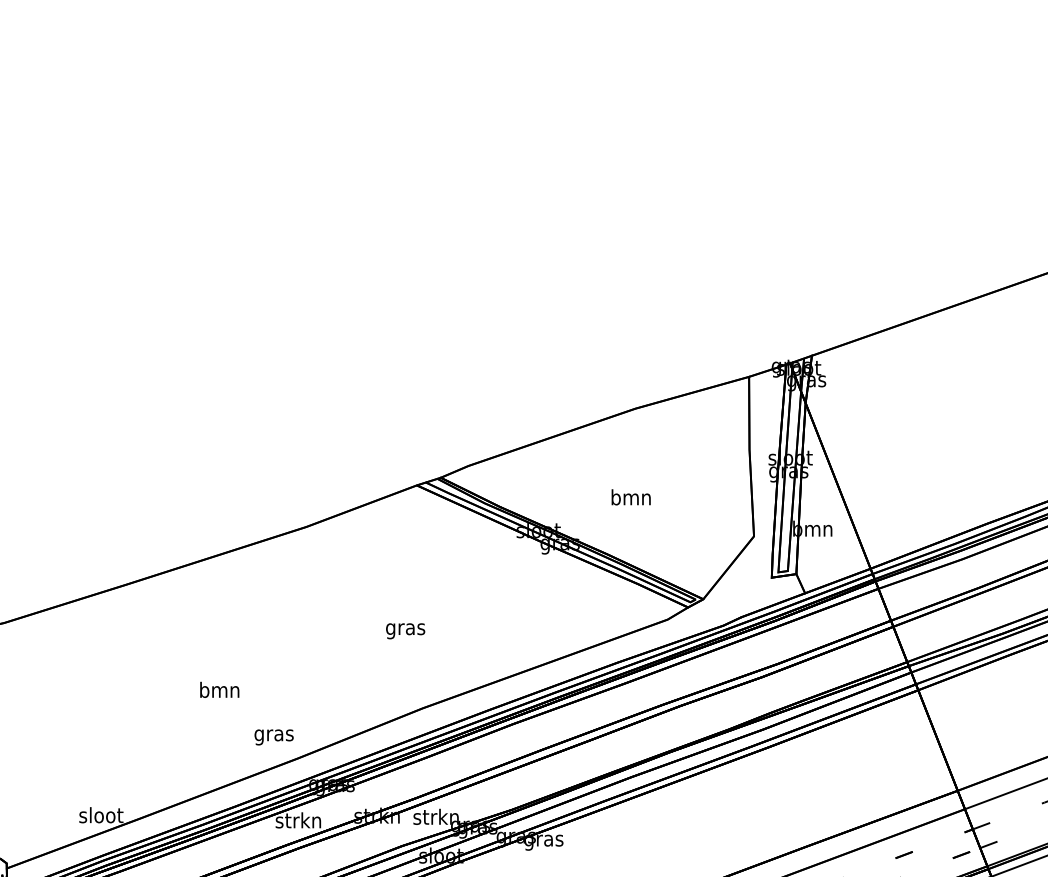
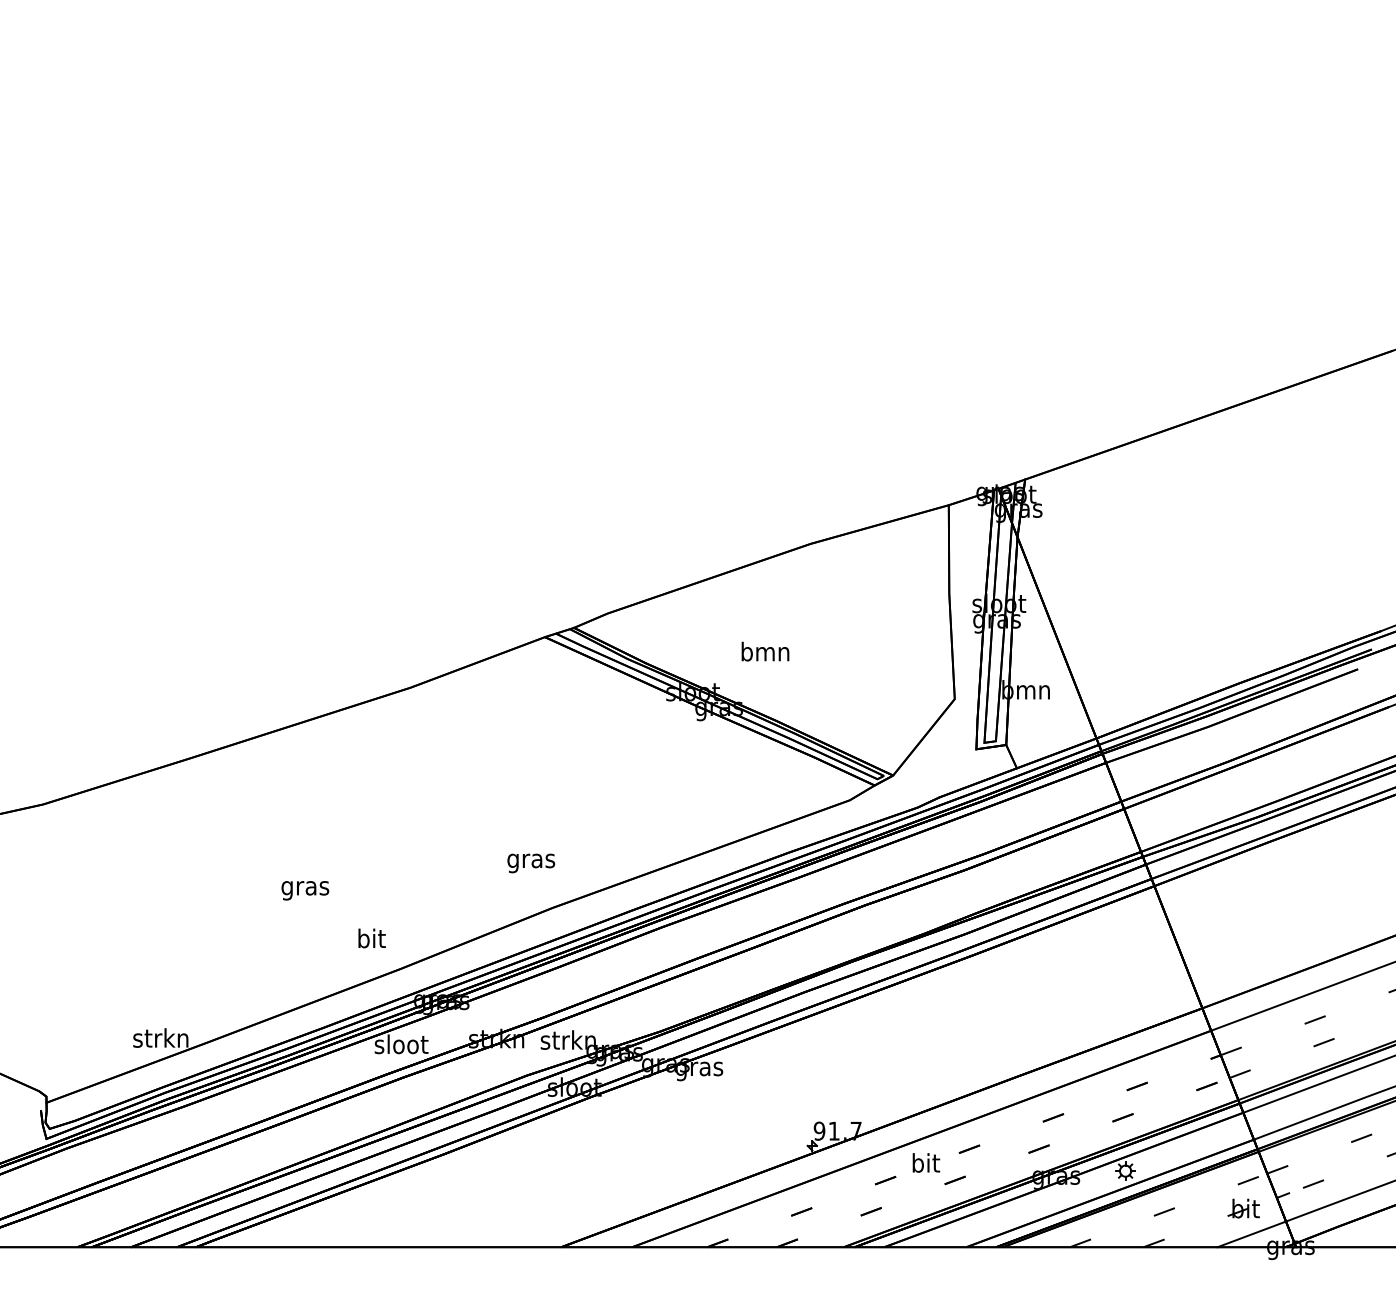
text: (631, 497) -> (765, 651), moved
text: (405, 631) -> (531, 863), moved
text: (219, 691) -> (305, 887), bmn -> gras
text: (274, 734) -> (371, 940), gras -> bit
text: (100, 814) -> (160, 1037), sloot -> strkn
text: (298, 820) -> (400, 1044), strkn -> sloot

